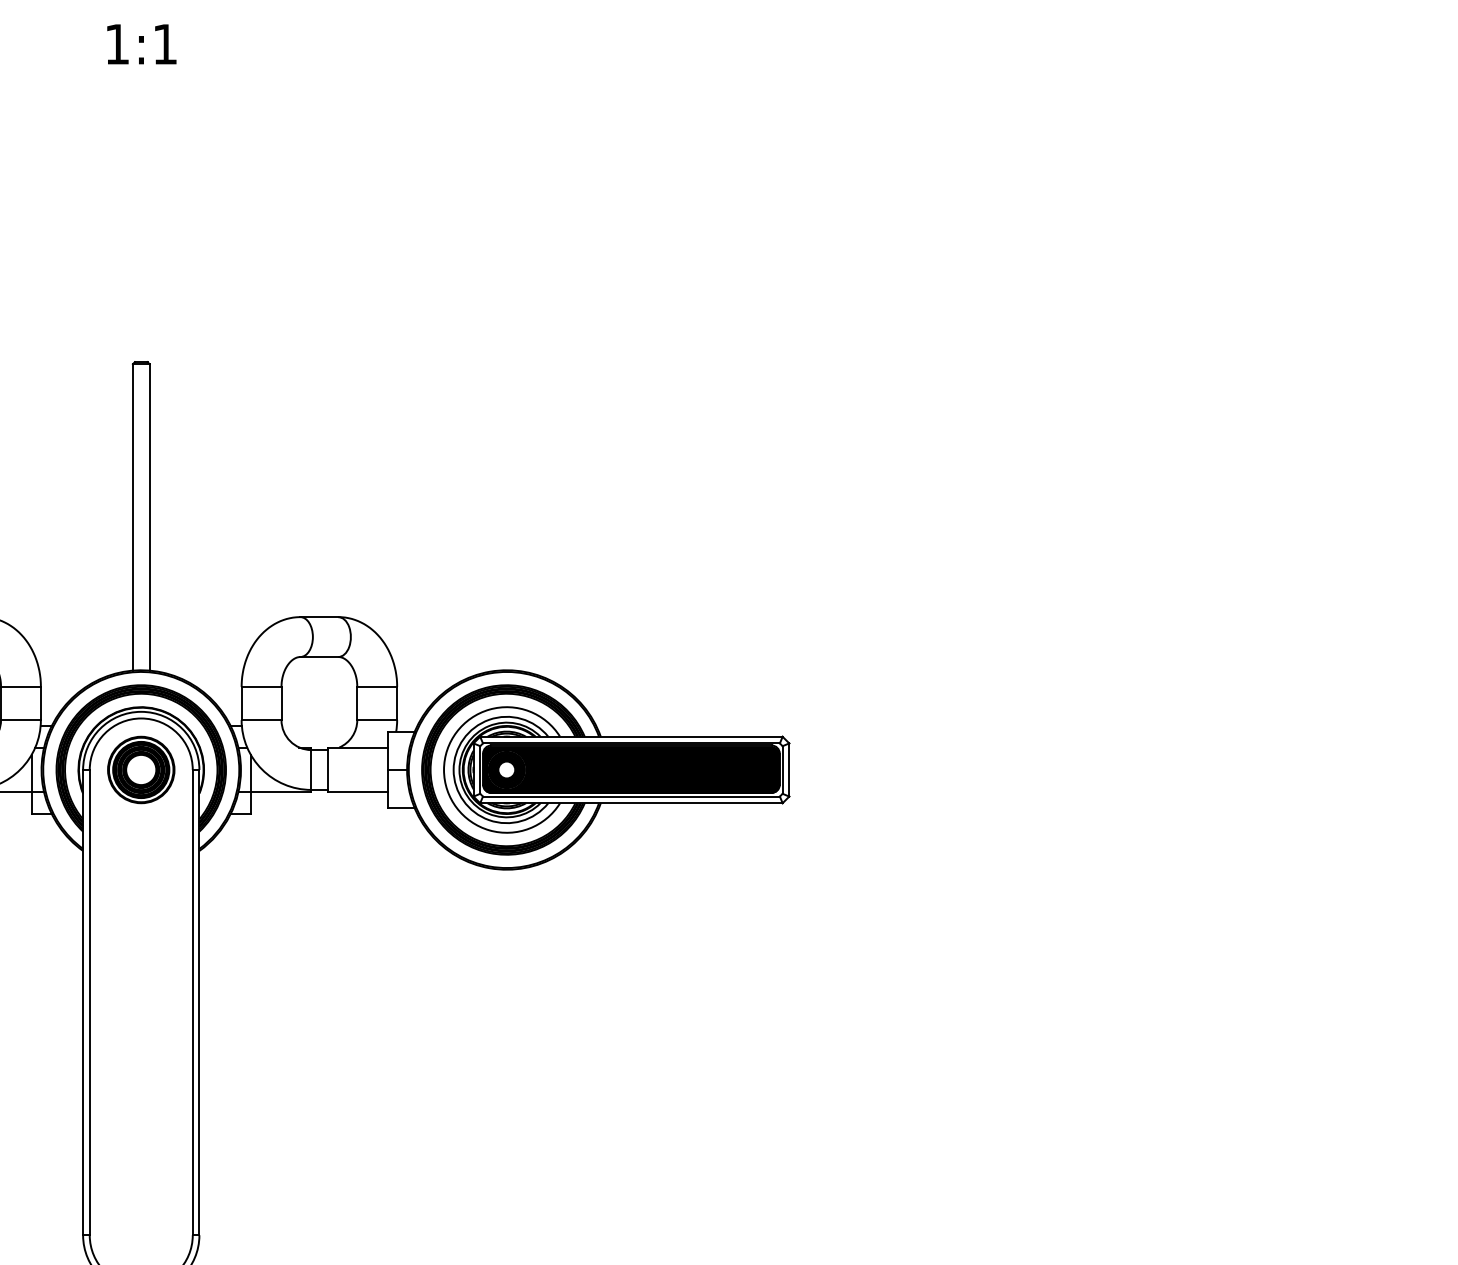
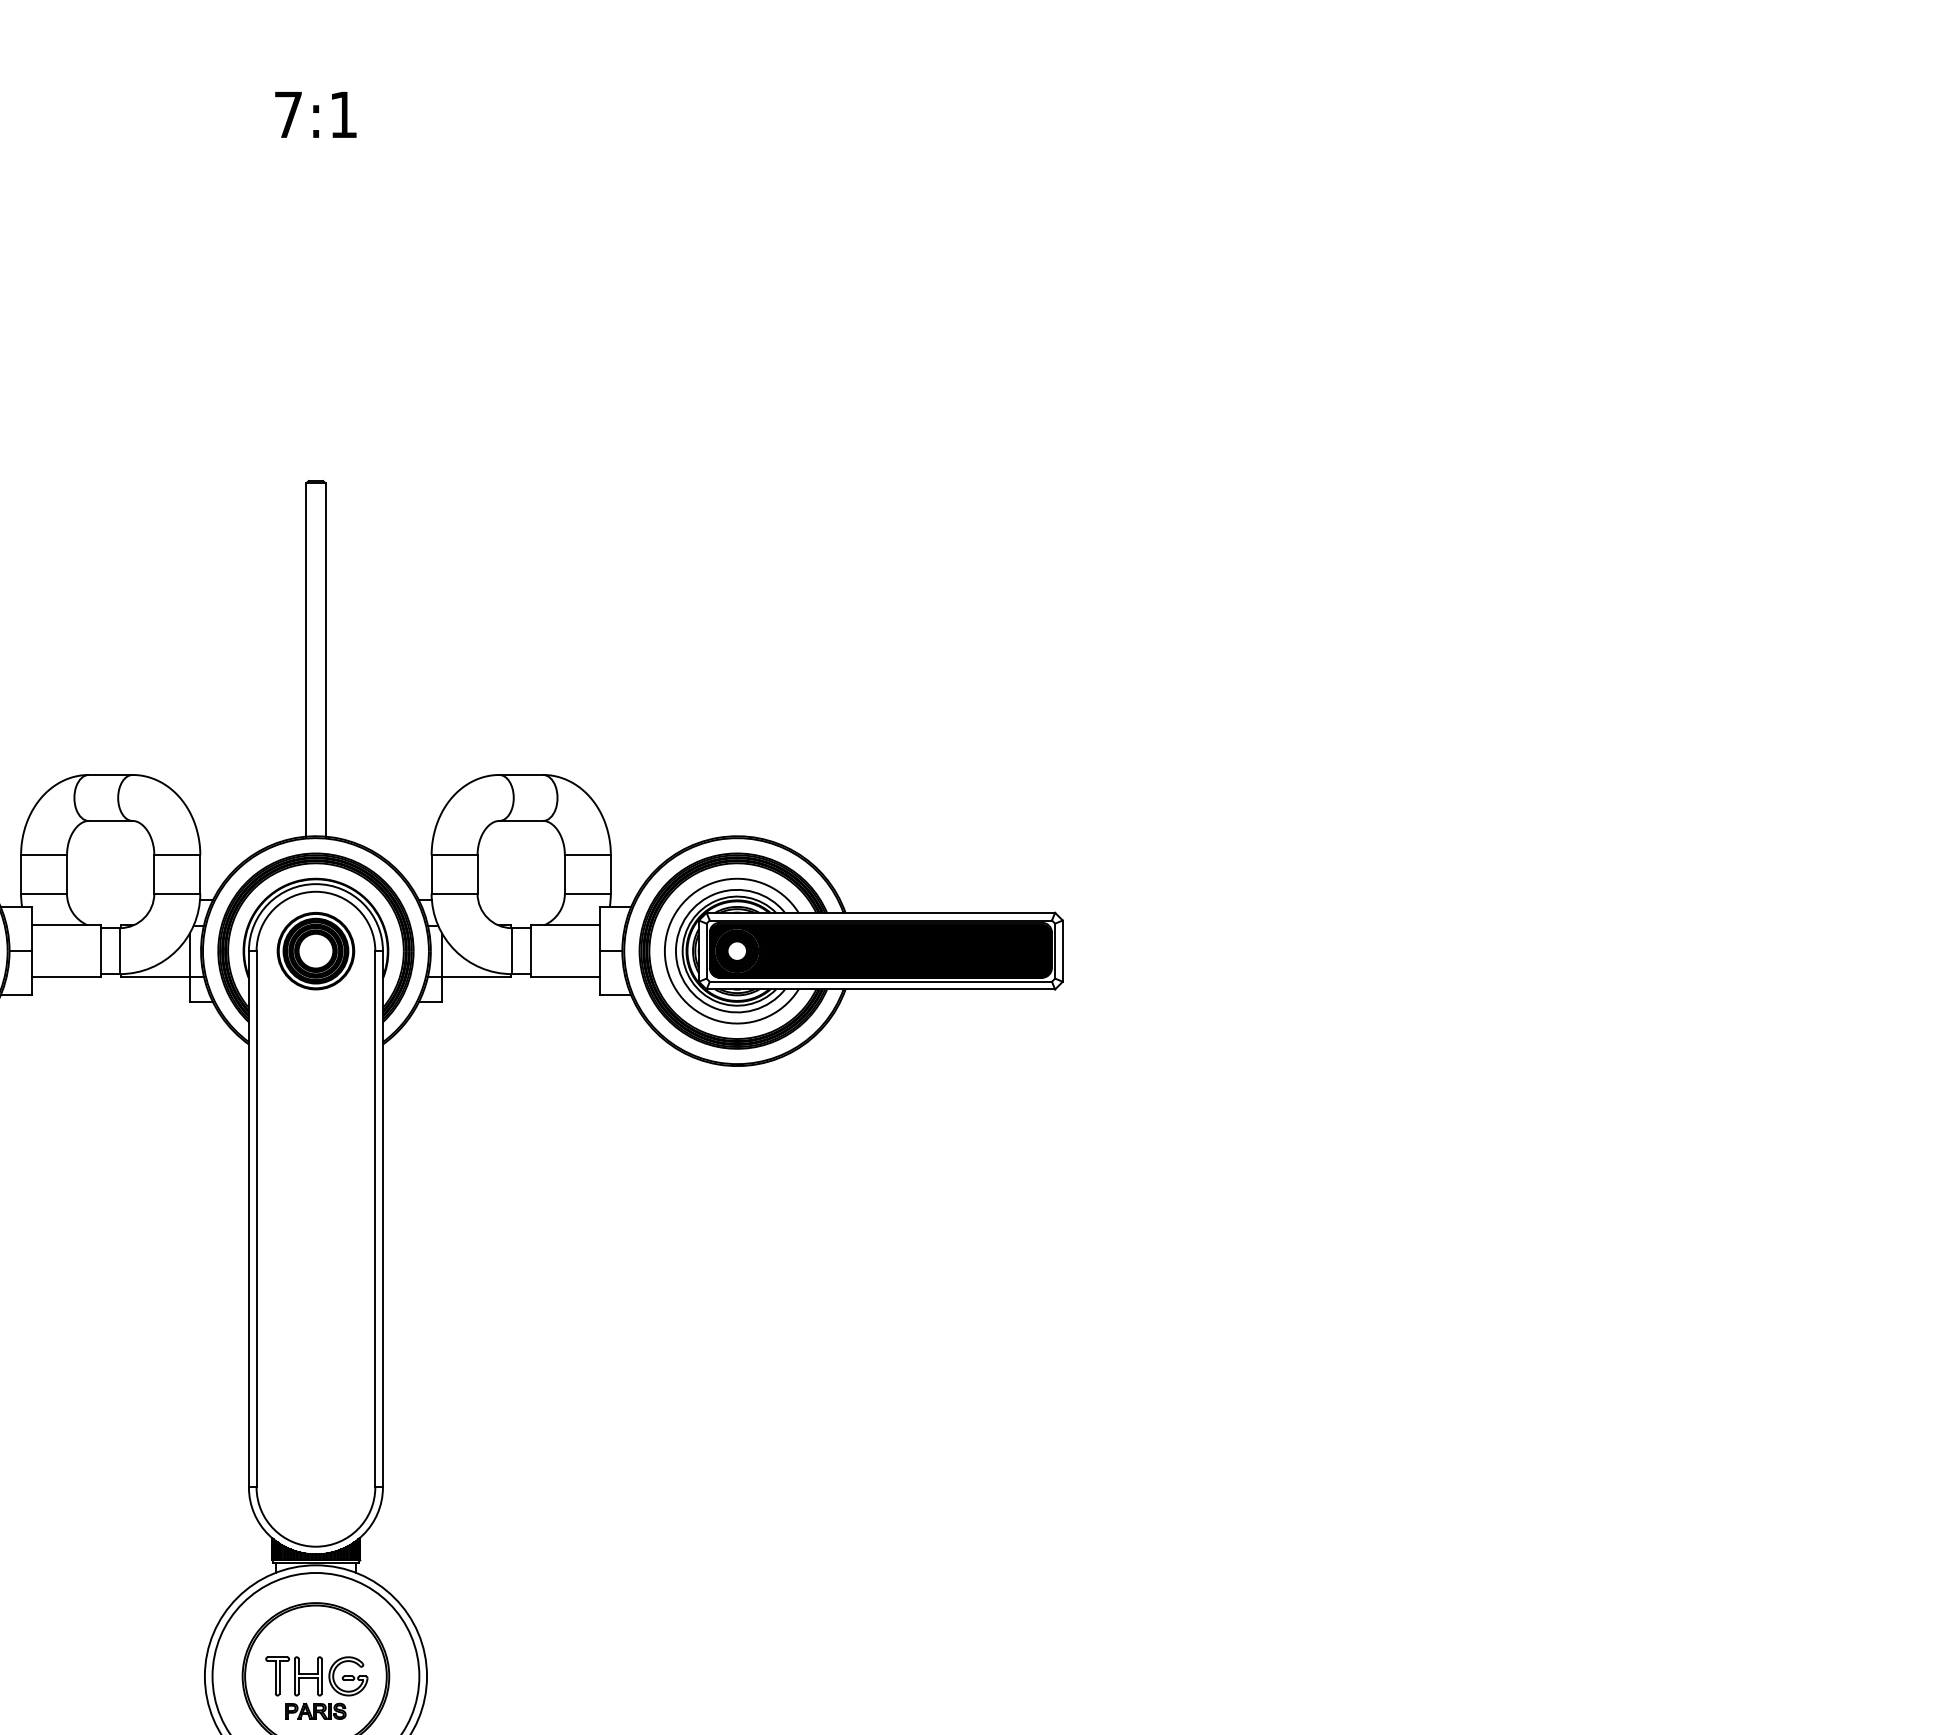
text: (117, 44) -> (288, 114), 1:1 -> 7:1

